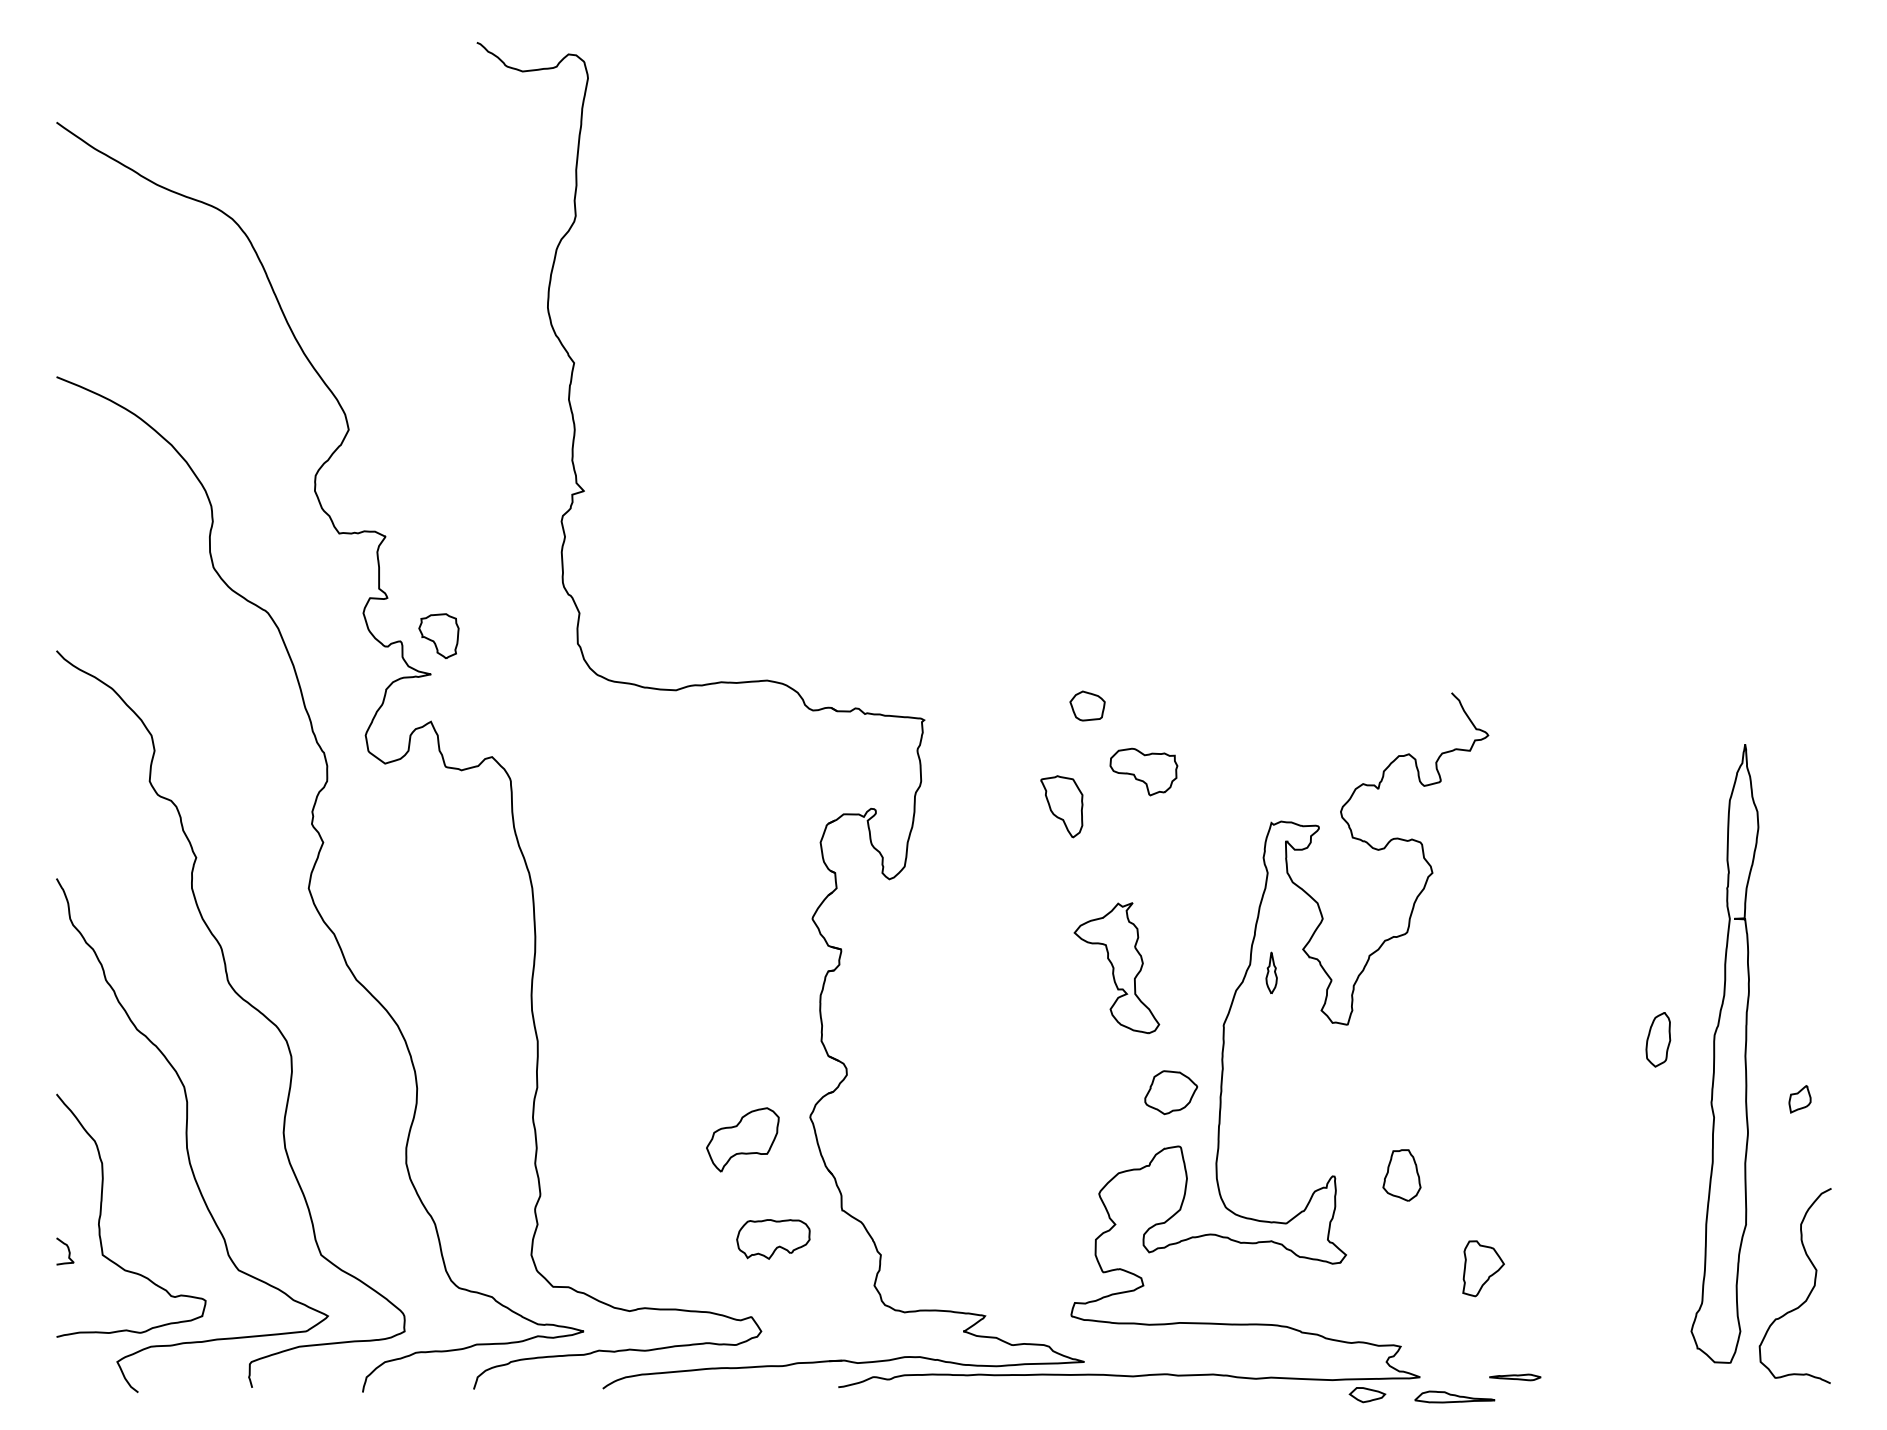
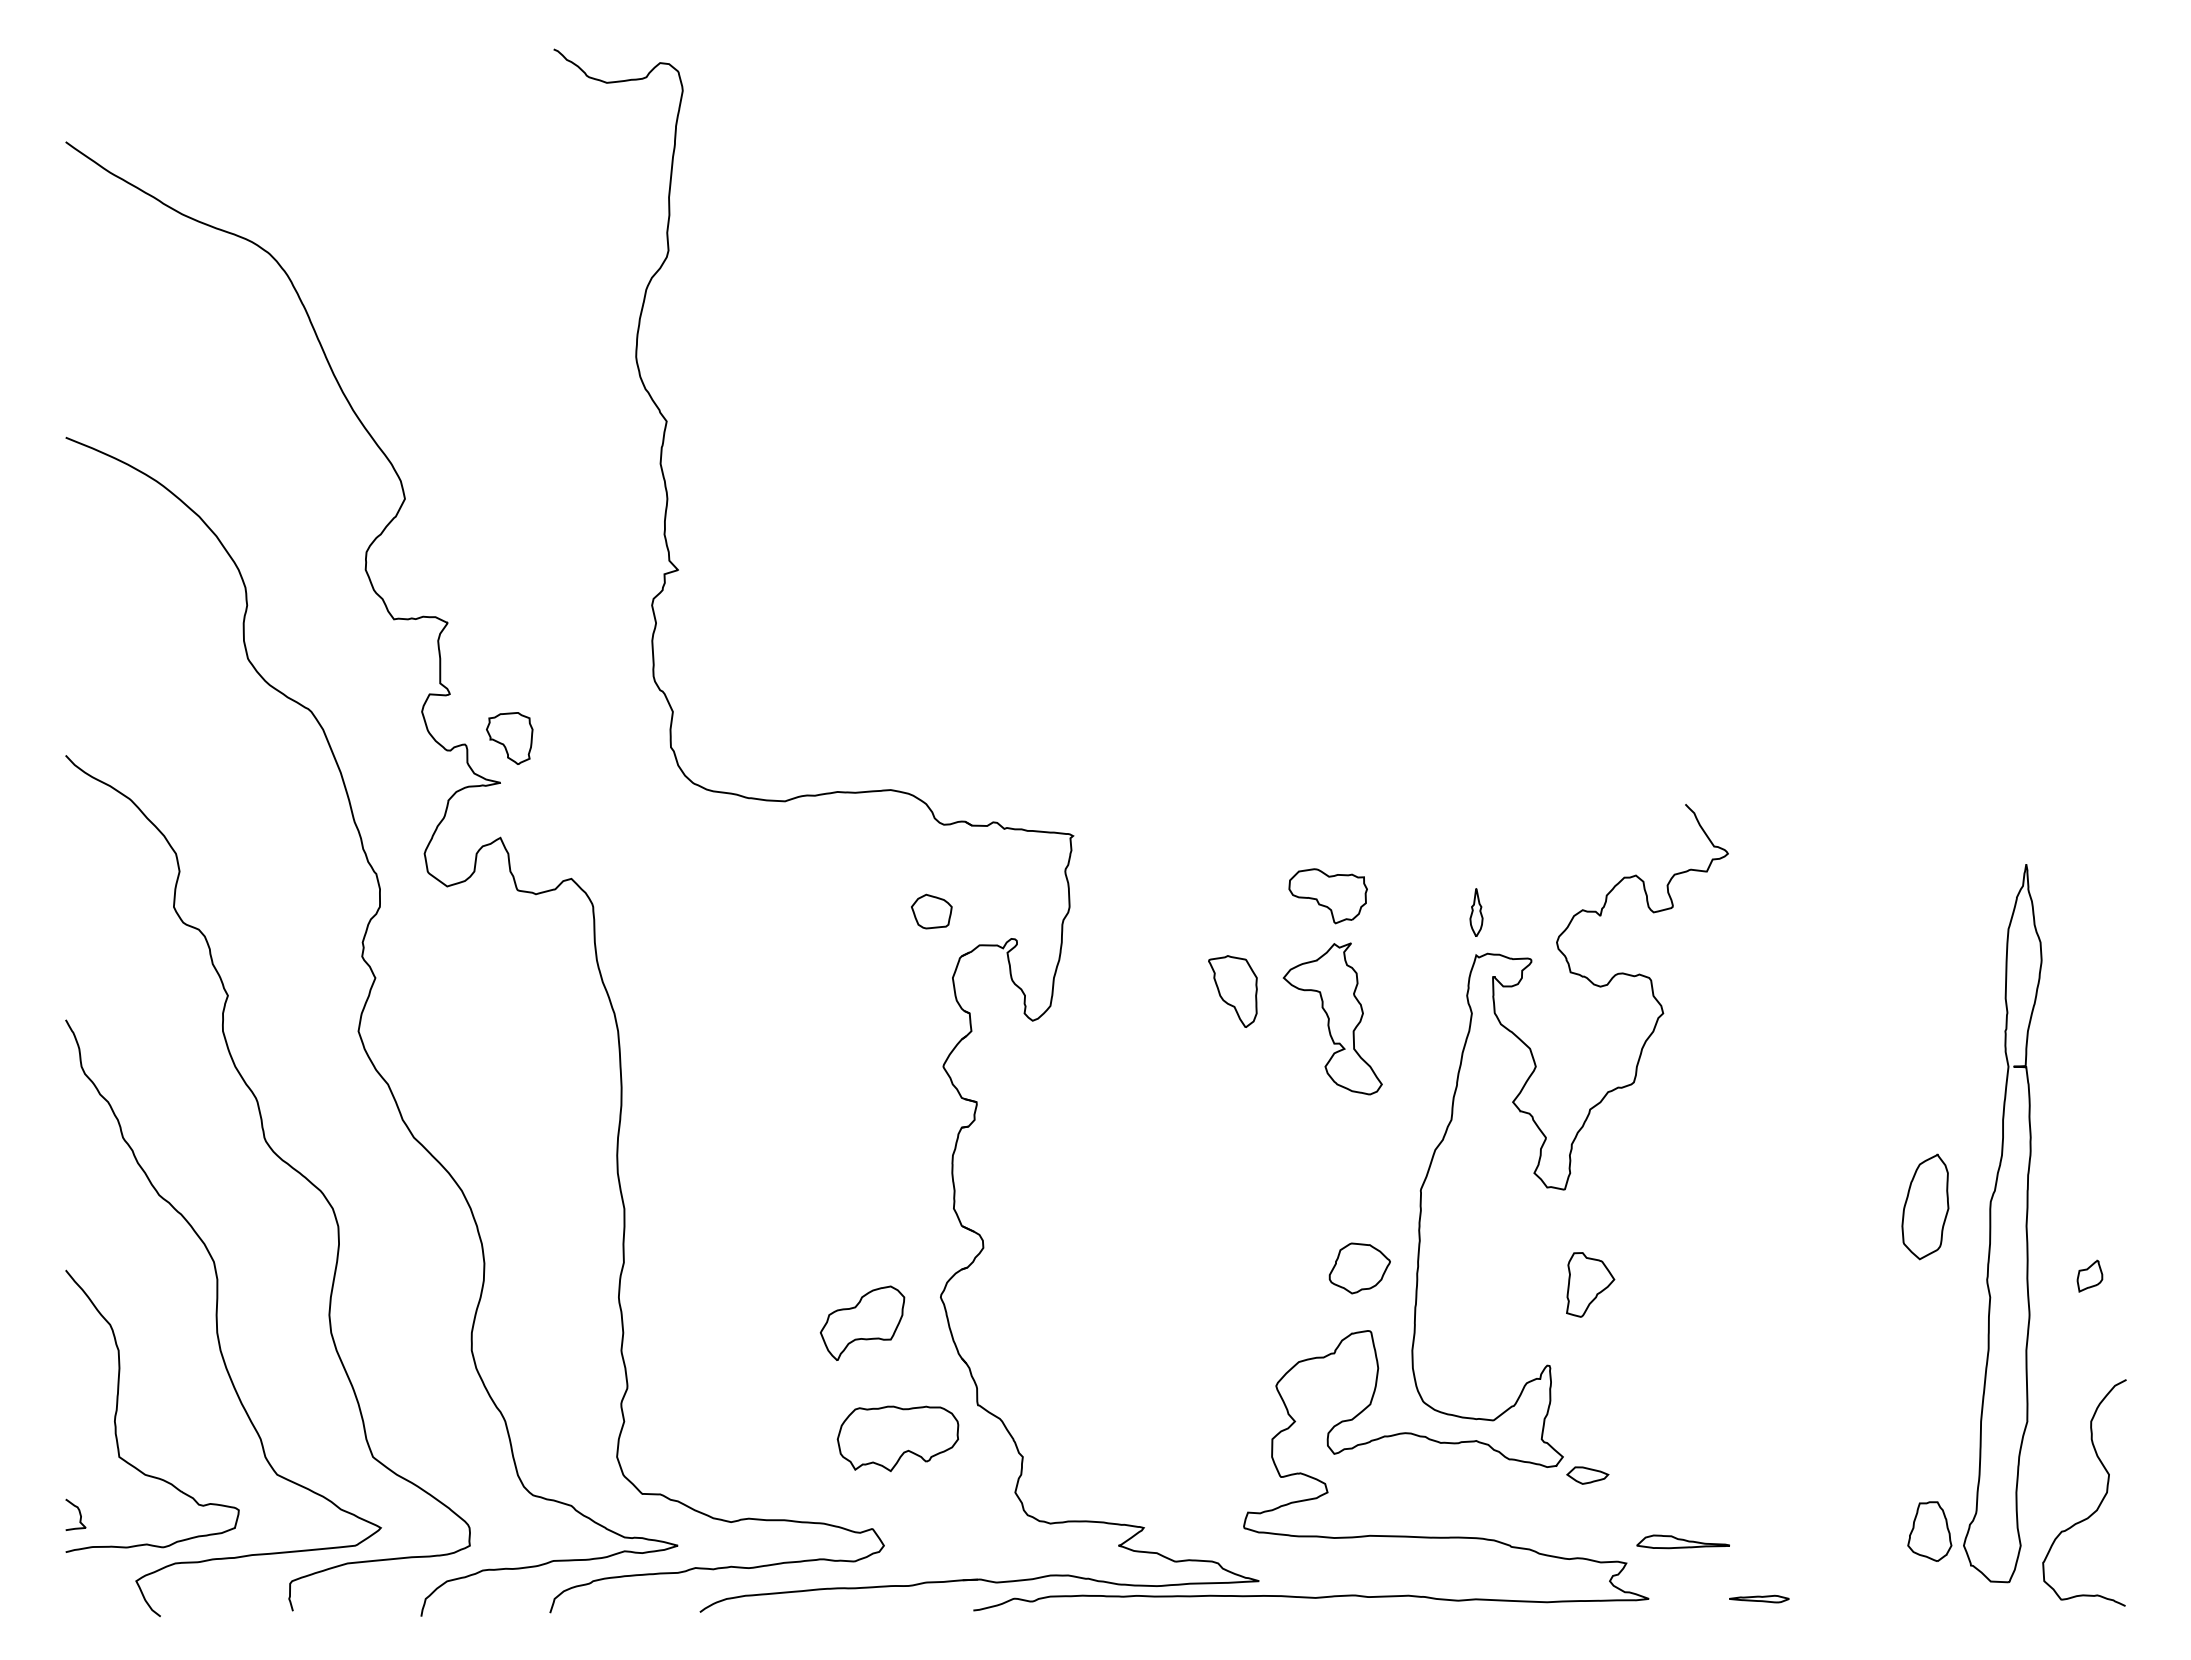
part: (1087, 705) -> (931, 911), moved
part: (1061, 806) -> (1232, 991), moved
part: (1116, 967) -> (1332, 1018), moved
part: (1271, 972) -> (1476, 912), moved
part: (1658, 1039) -> (1925, 1206), size x1.67
part: (1401, 1175) -> (1929, 1531), moved
part: (772, 1239) -> (897, 1438), size x1.43
curve: (68, 1251) -> (79, 1514), moved
part: (1483, 1268) -> (1590, 1284), moved
part: (1367, 1394) -> (1587, 1475), moved
part: (1454, 1396) -> (1682, 1541), moved

